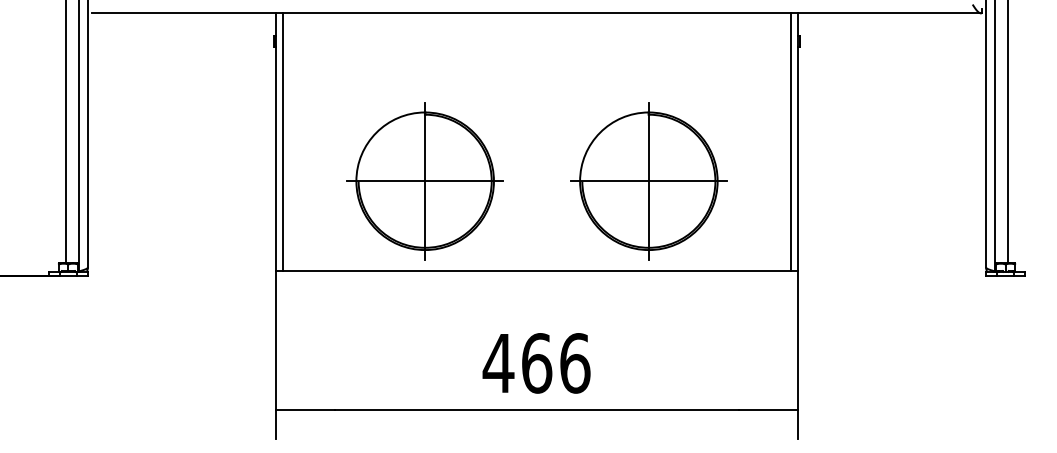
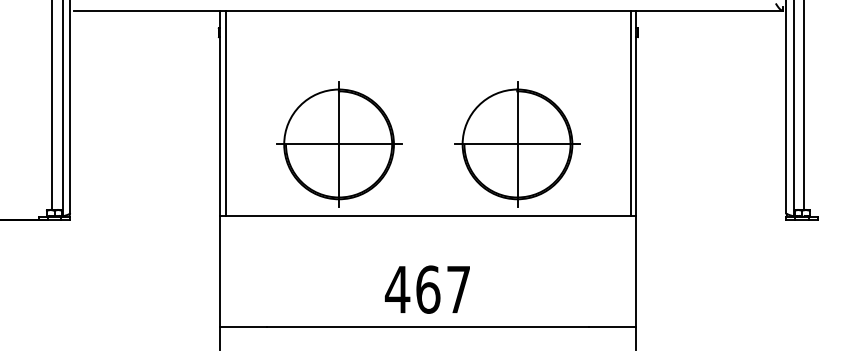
text: (574, 363) -> (458, 289), 466 -> 467

